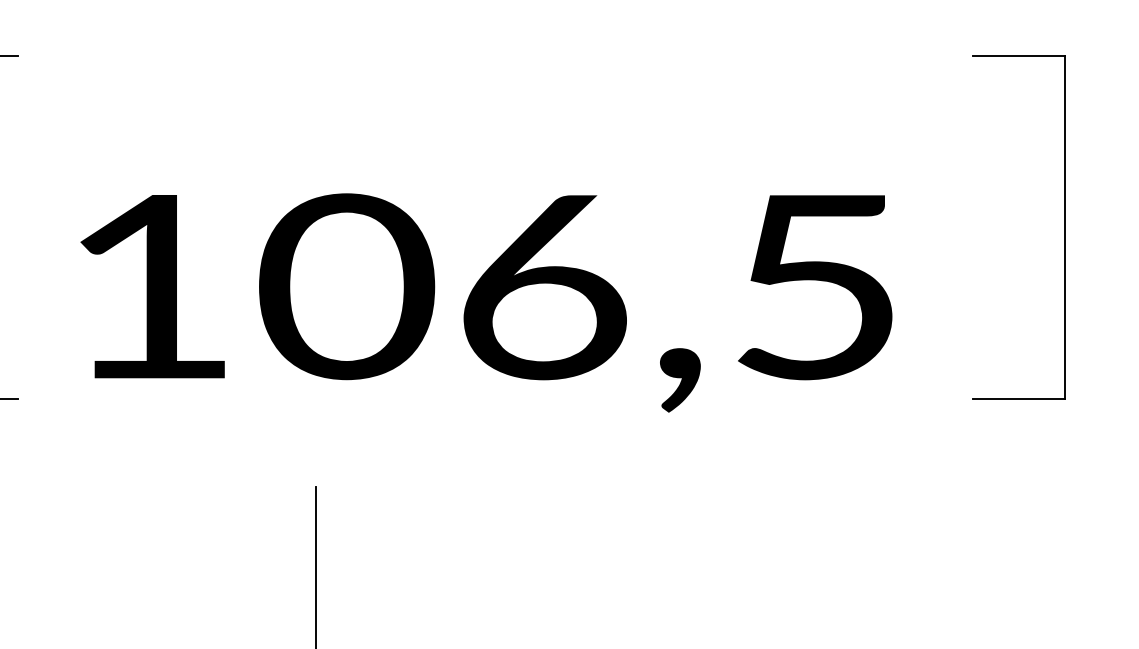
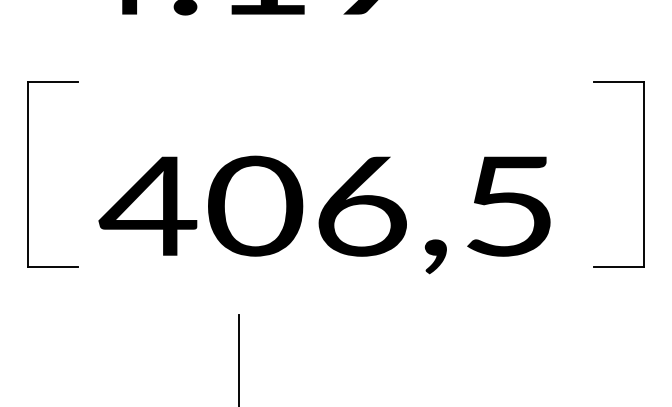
text: (147, 285) -> (147, 205), 106,5 -> 406,5

